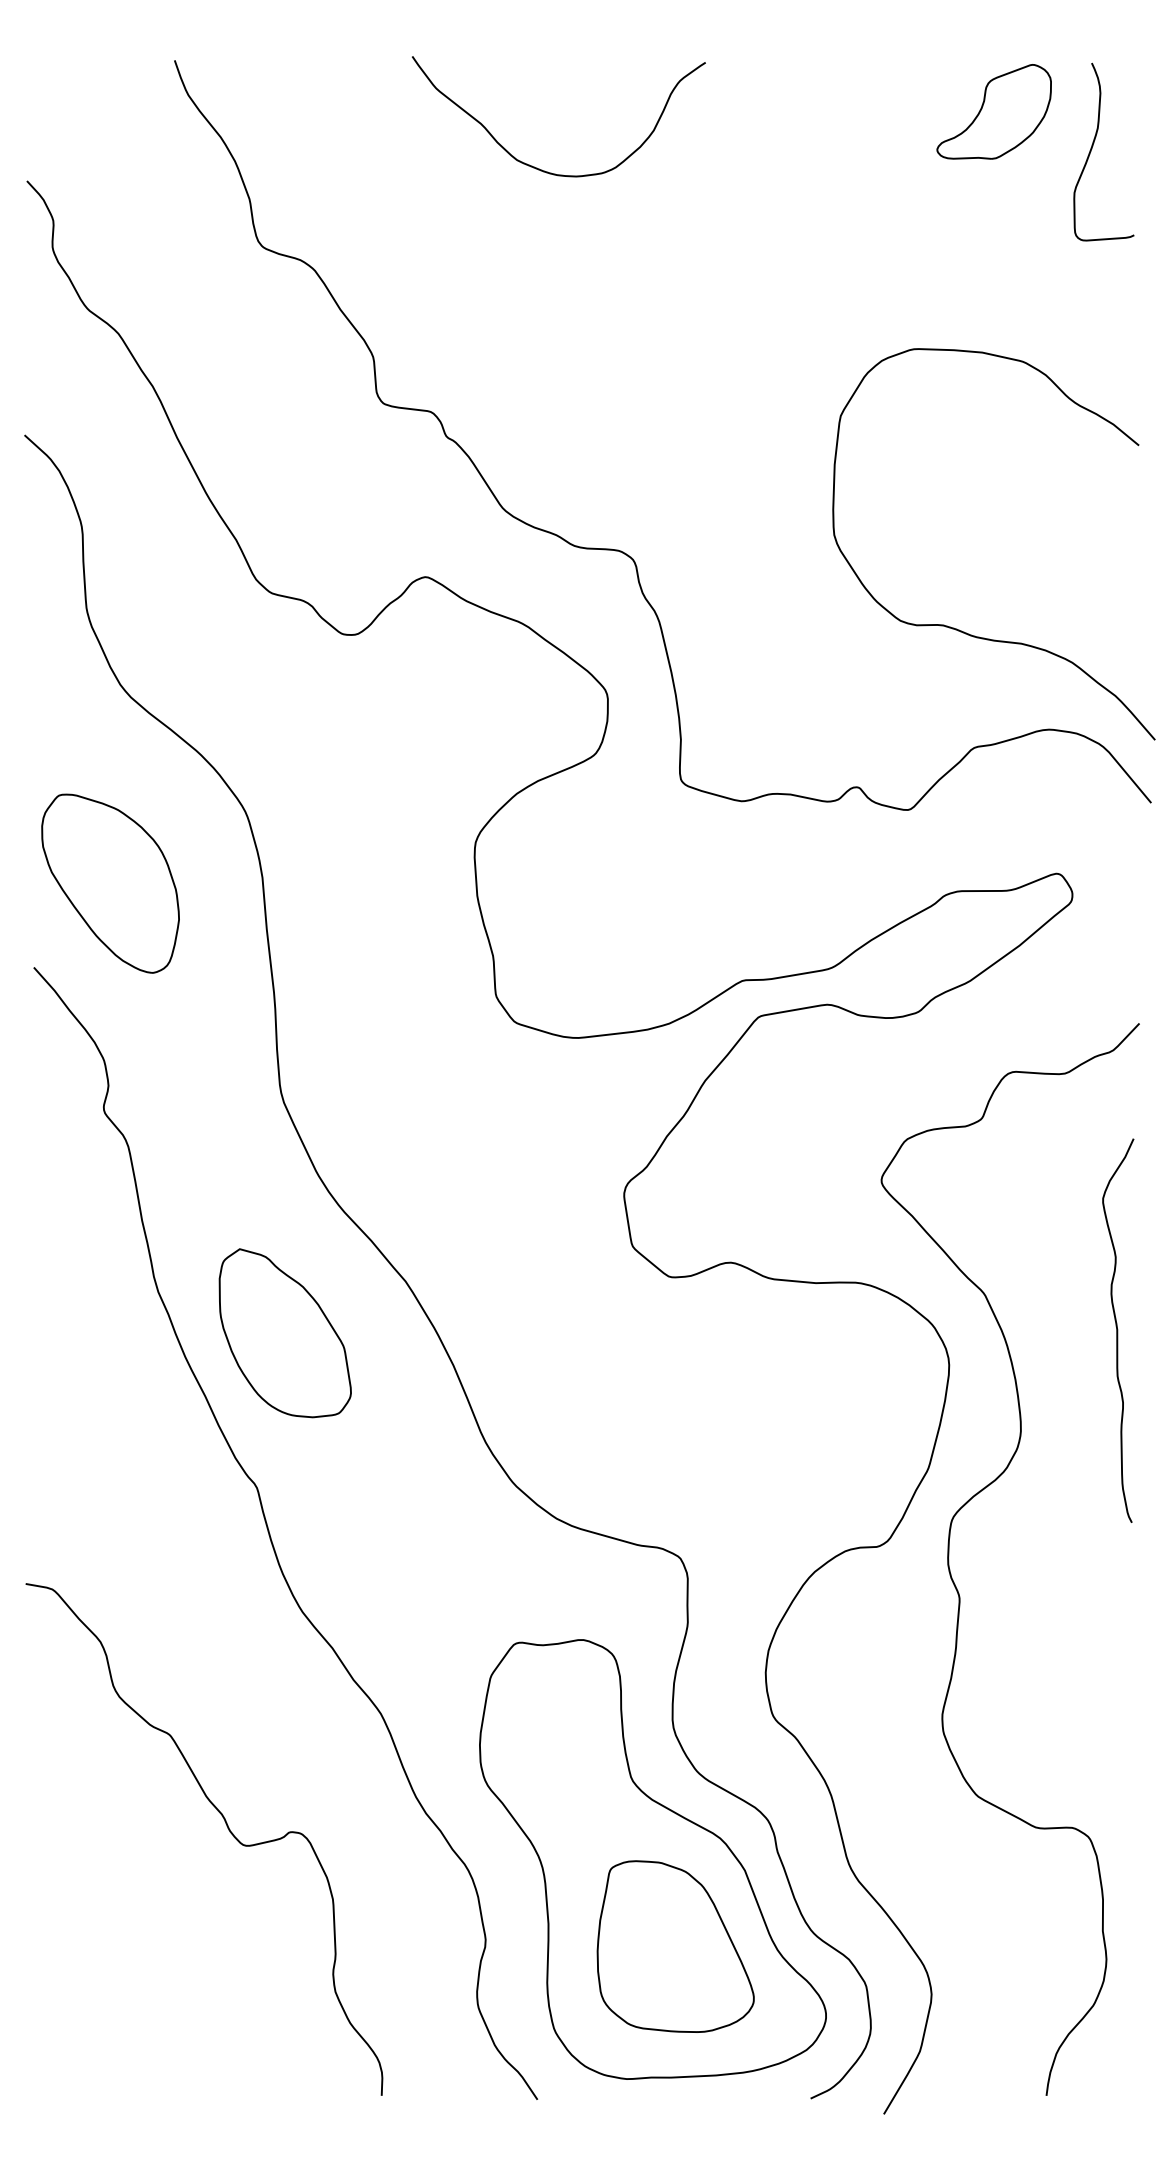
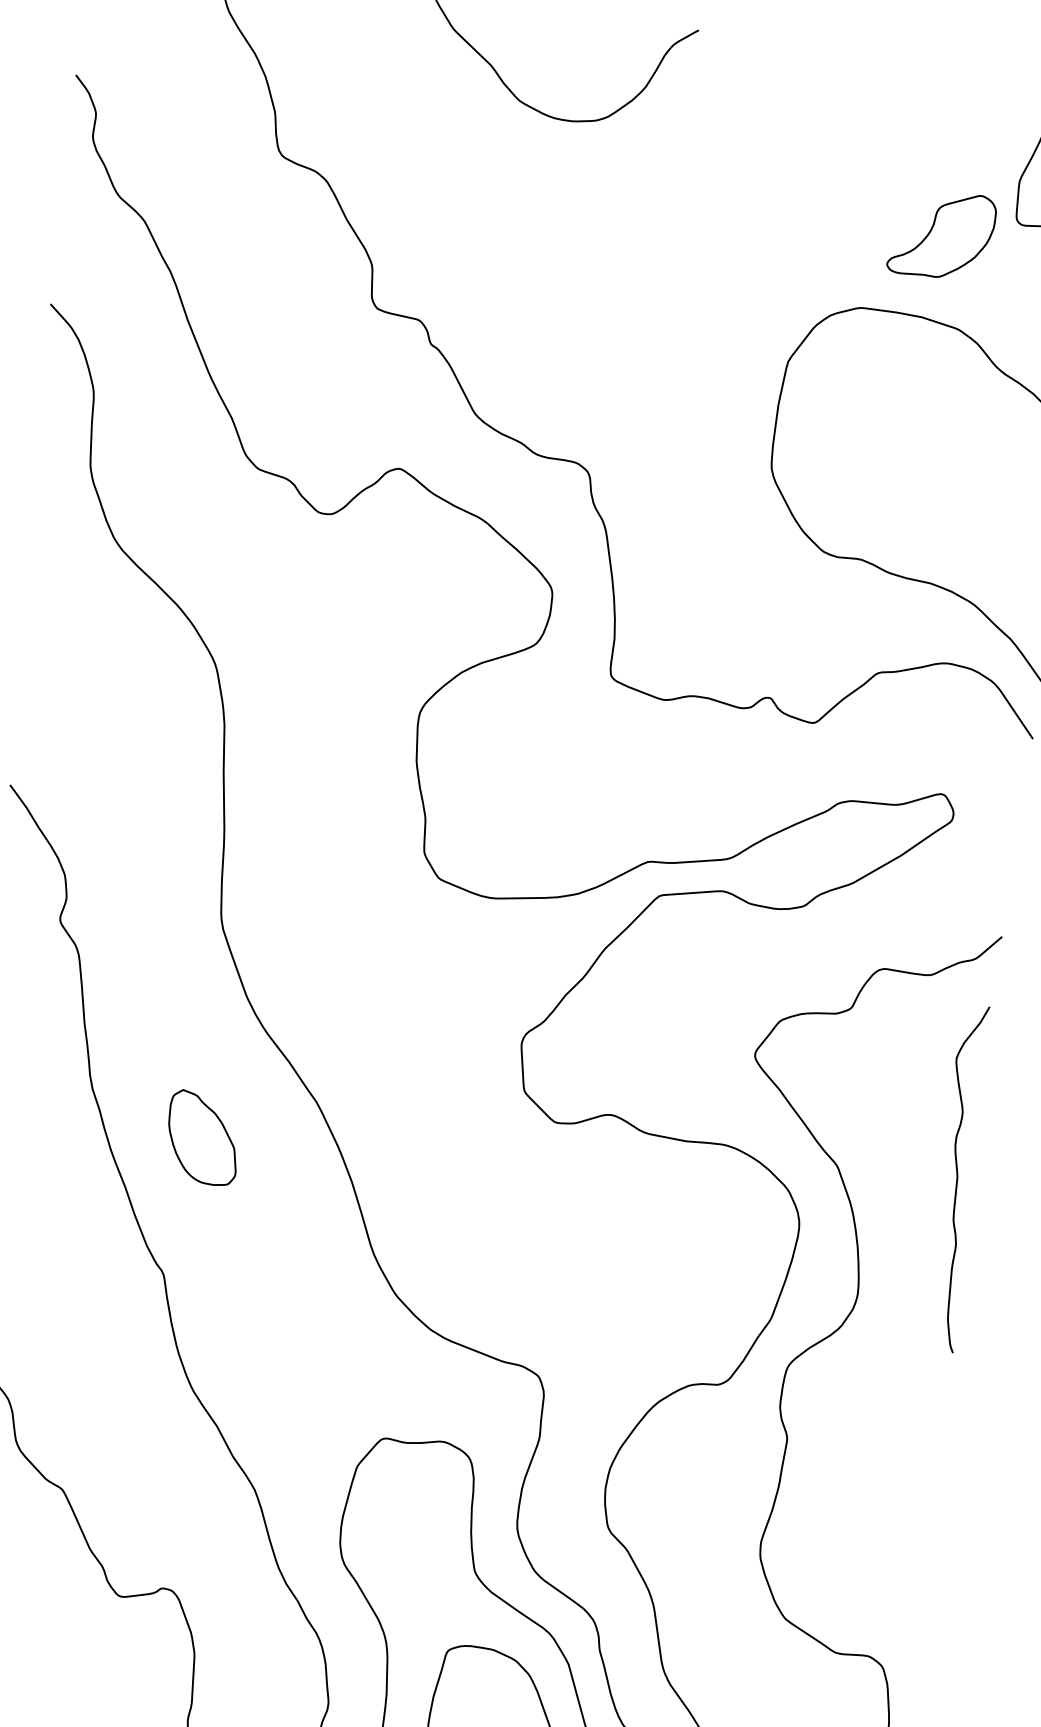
part: (993, 111) -> (941, 234), moved
part: (110, 883) -> (86, 716), removed
curve: (1118, 1330) -> (958, 1178), moved
part: (284, 1333) -> (202, 1138), size x0.6

